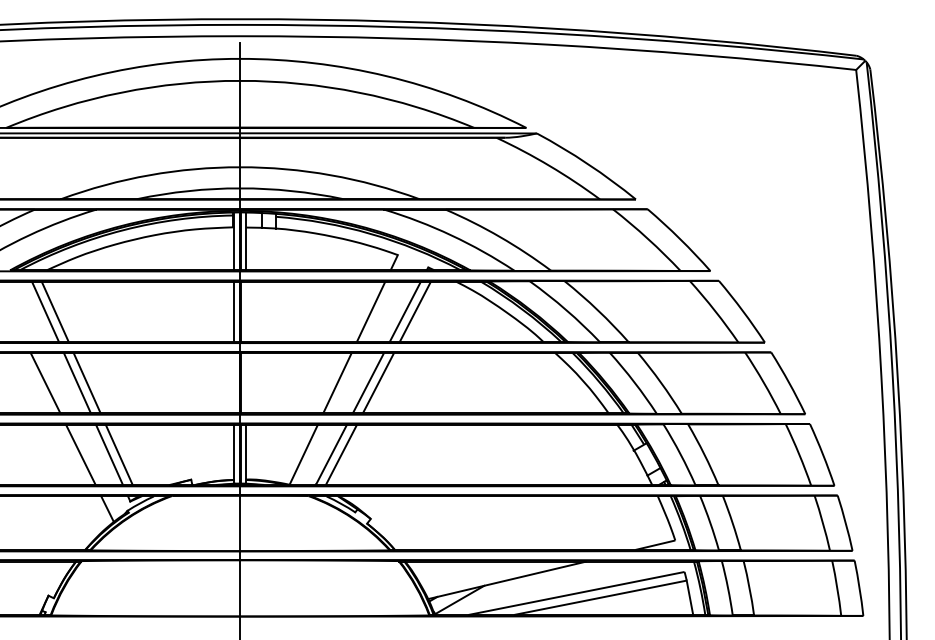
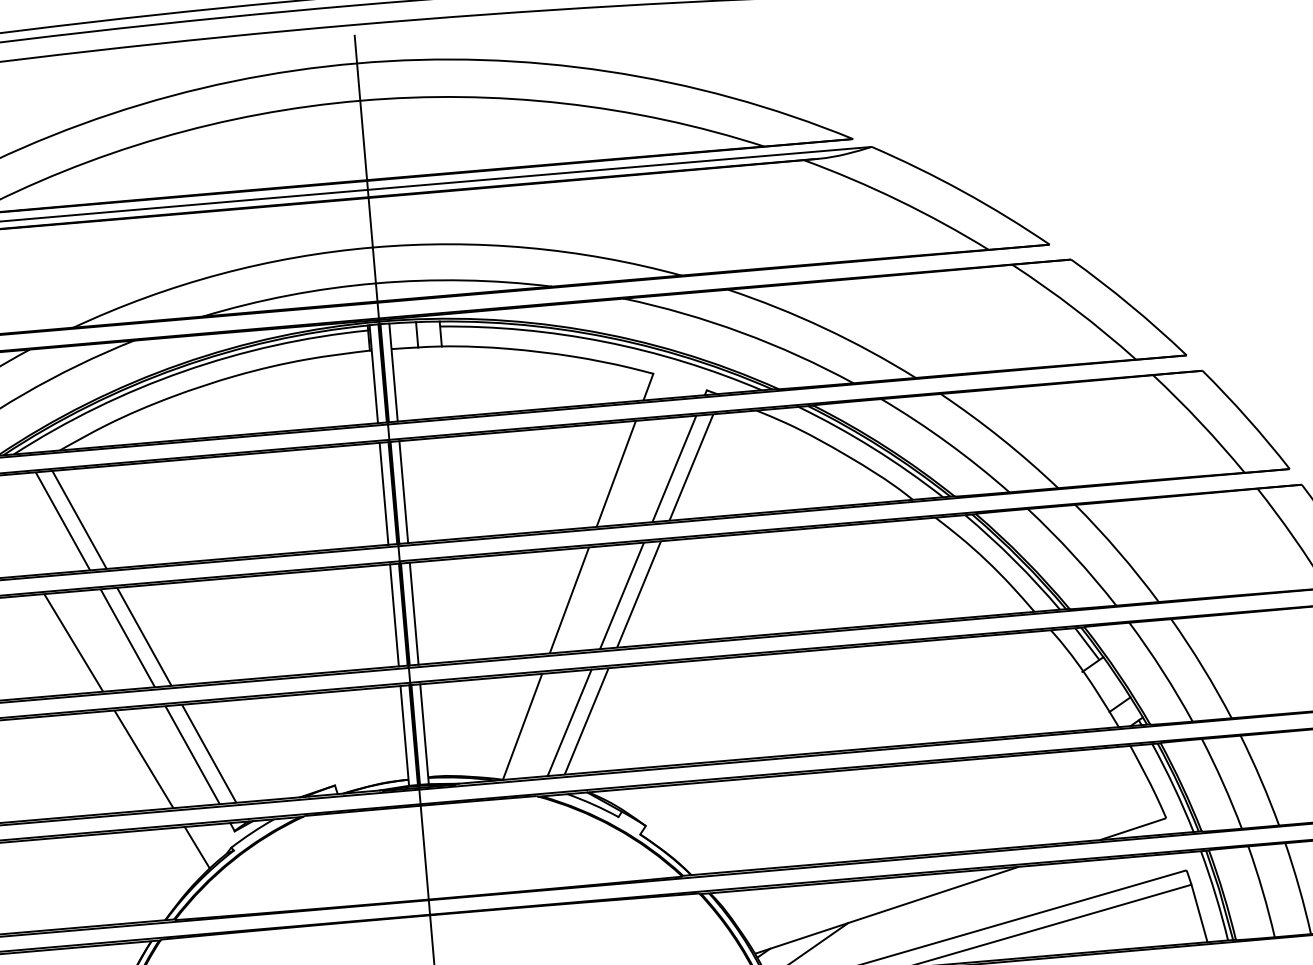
line: (246, 311) -> (404, 491), added
line: (234, 383) -> (394, 615), added
line: (246, 383) -> (414, 613), added

